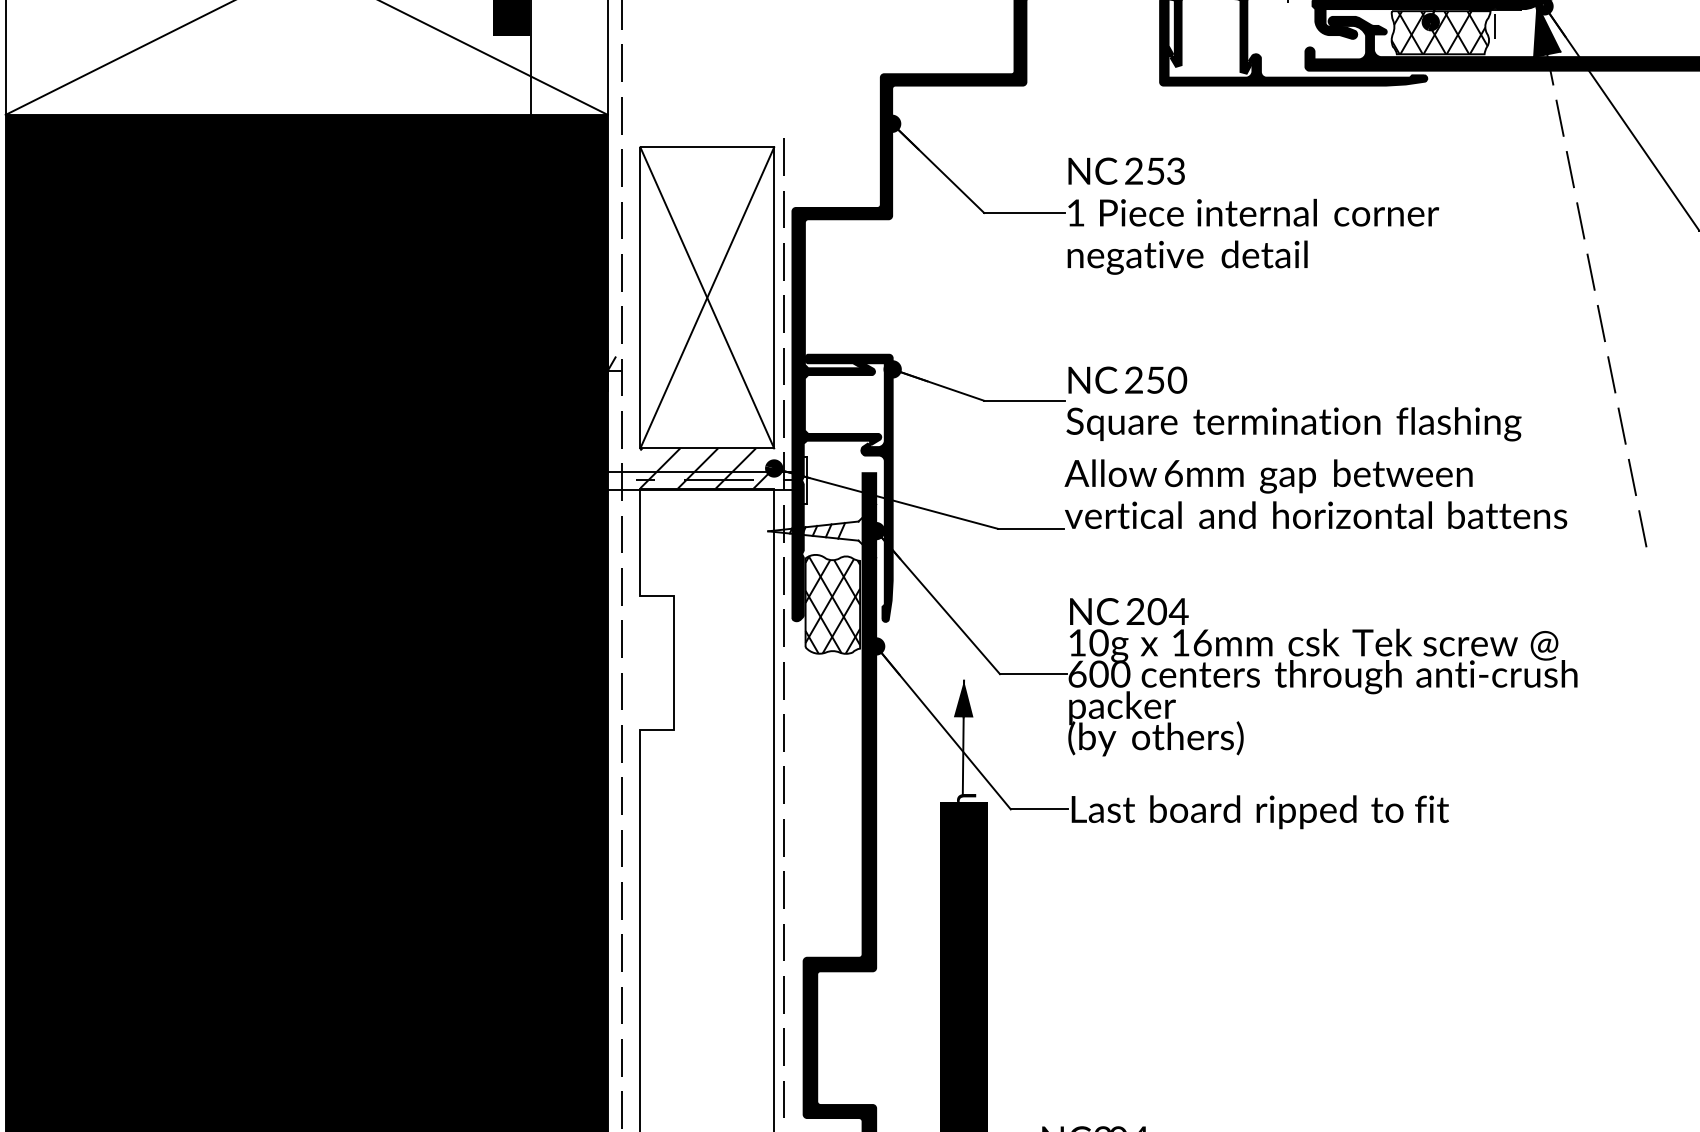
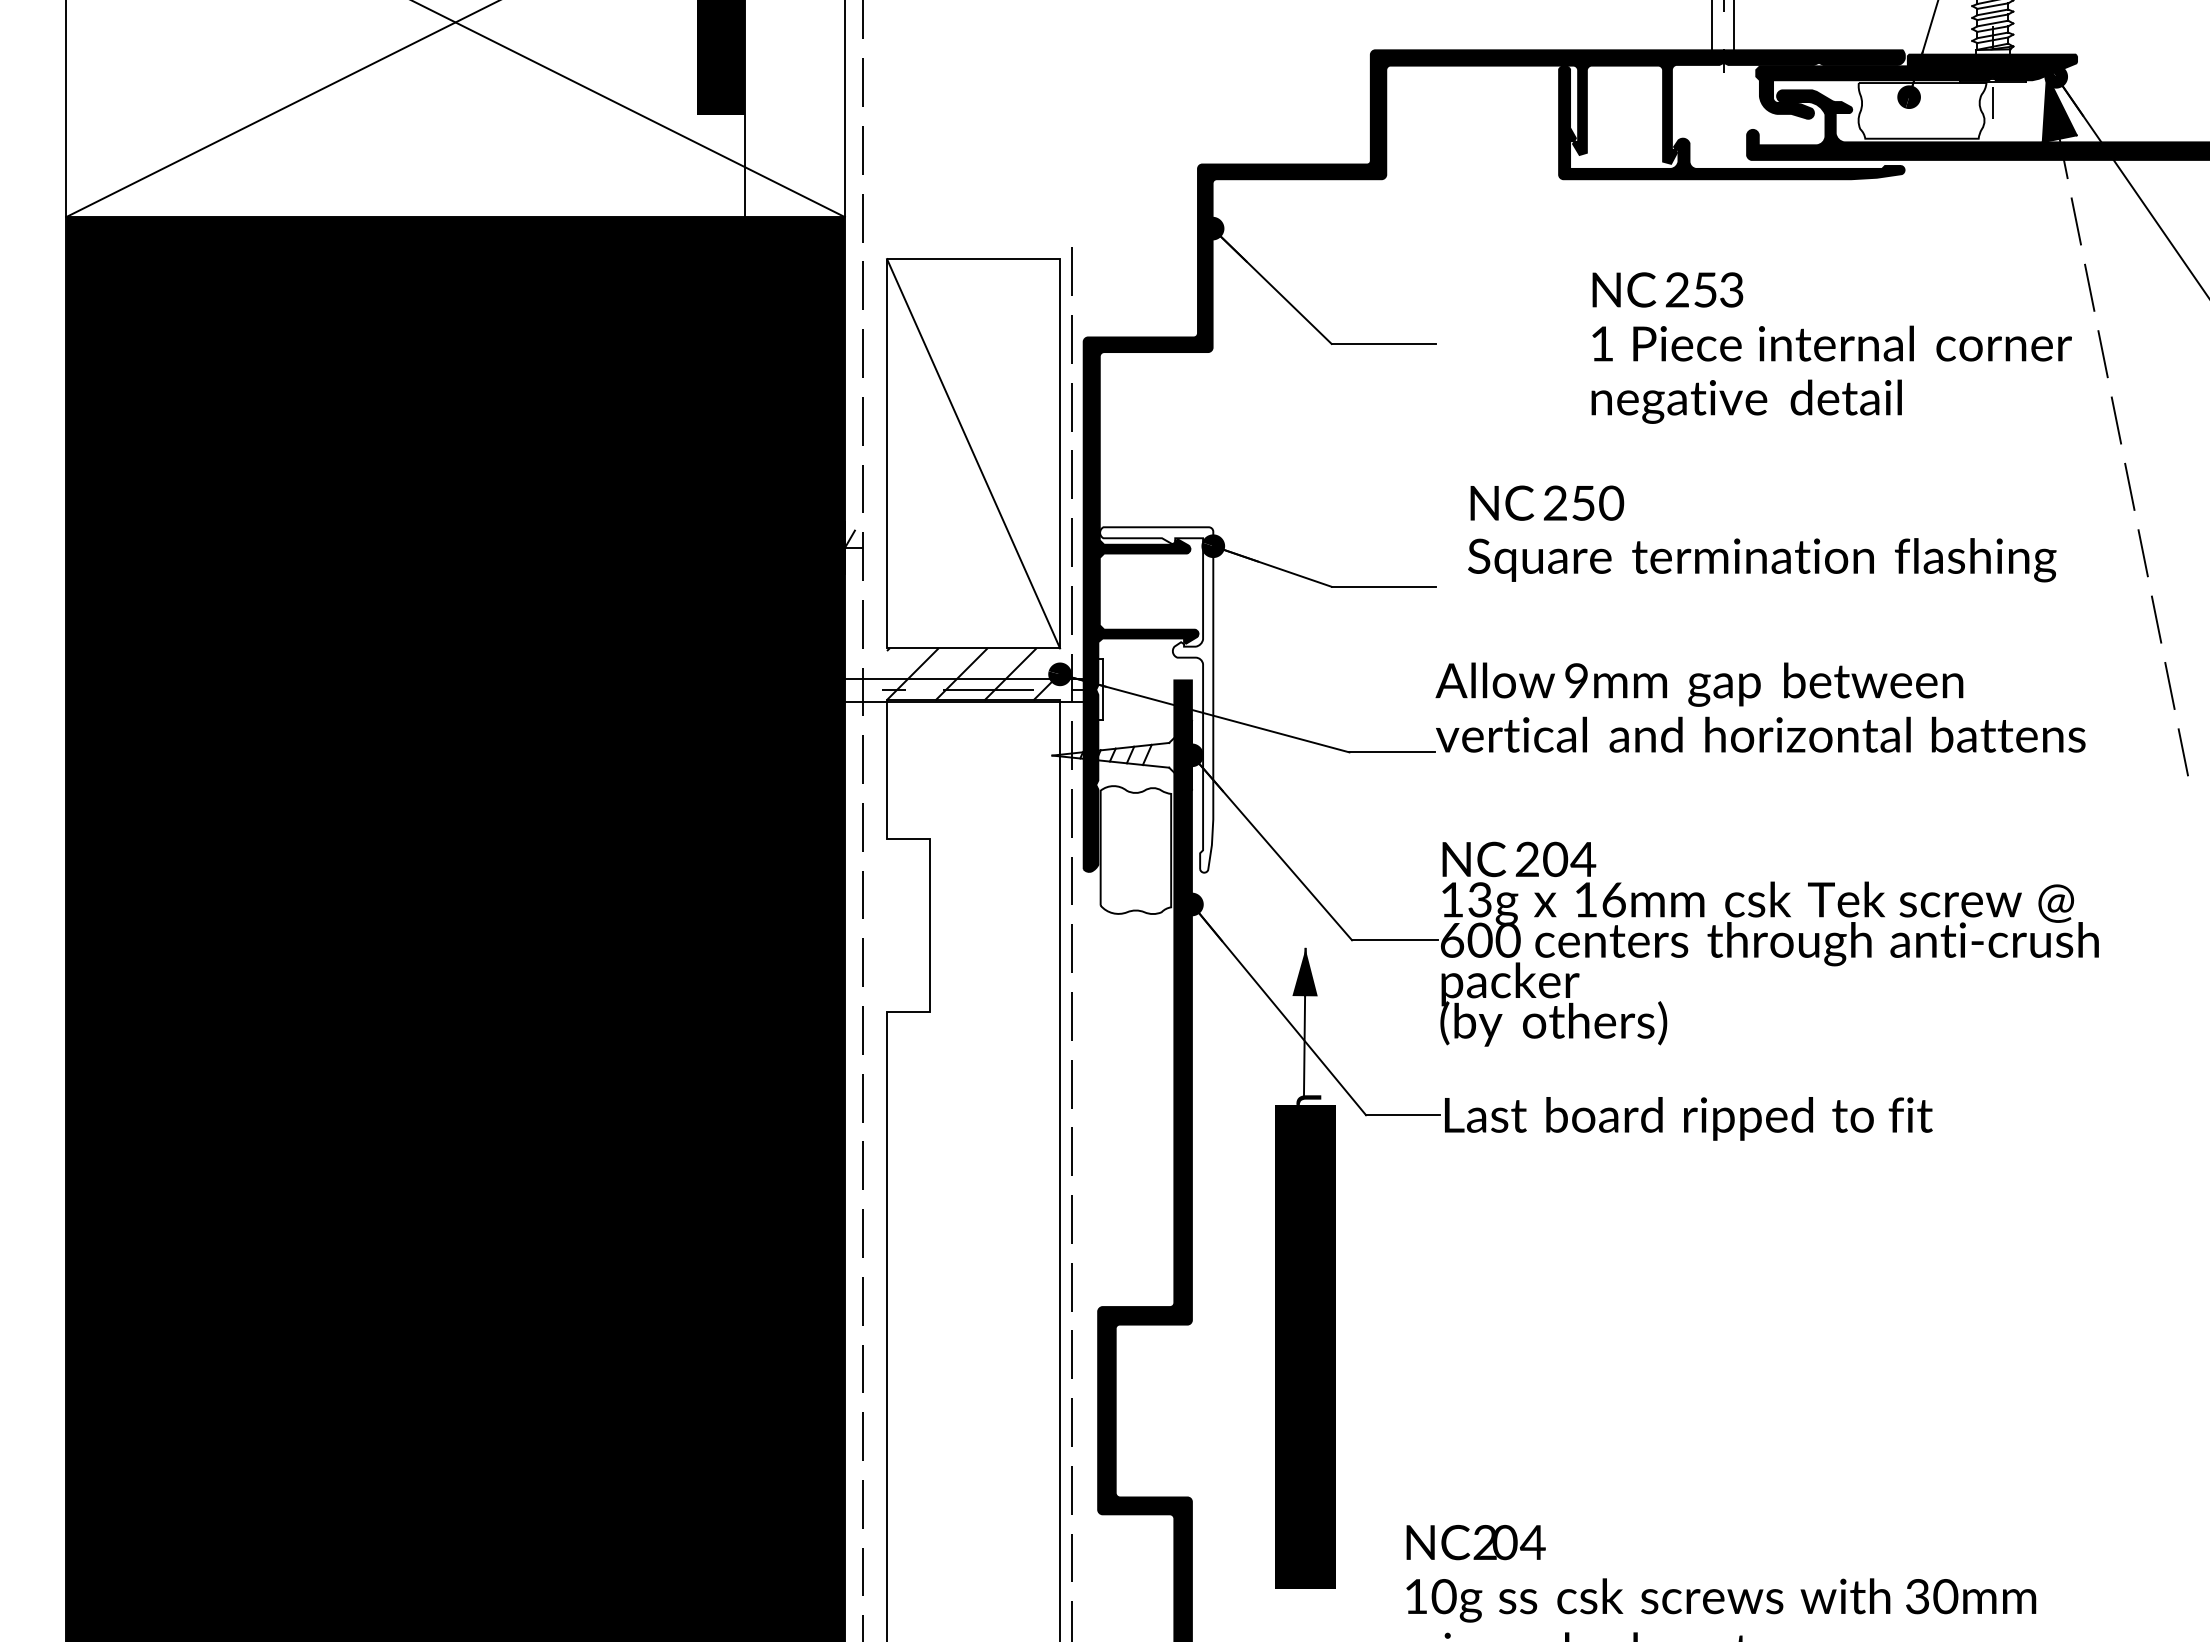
hatch: (1439, 32) -> (1920, 110), removed
text: (1253, 215) -> (1831, 347), moved
line: (707, 297) -> (973, 453), removed
text: (1294, 403) -> (1762, 533), moved
text: (1173, 473) -> (1576, 680), 6mm -> 9mm
fill: (848, 487) -> (1156, 699), removed
hatch: (832, 604) -> (1135, 850), removed
text: (1098, 642) -> (1479, 899), 10g -> 13g

